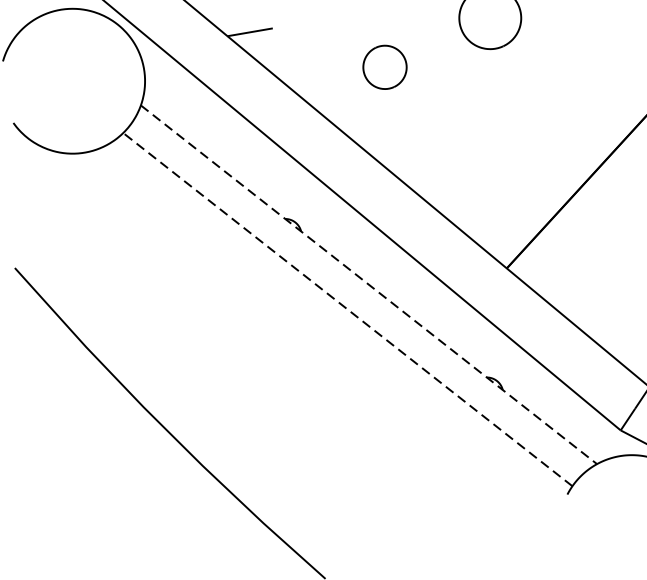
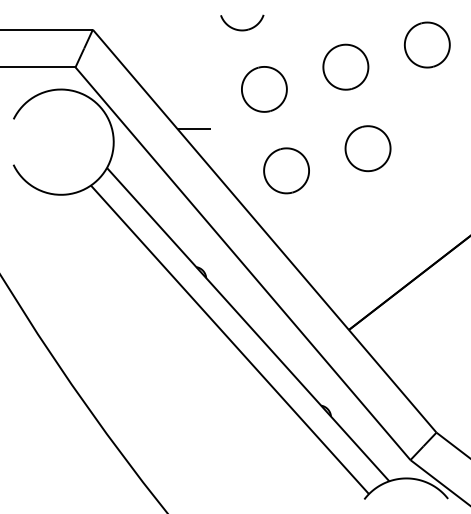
part: (384, 66) -> (286, 170), size x1.43
line: (369, 284) -> (248, 324), dashed -> solid
line: (347, 309) -> (229, 339), dashed -> solid

